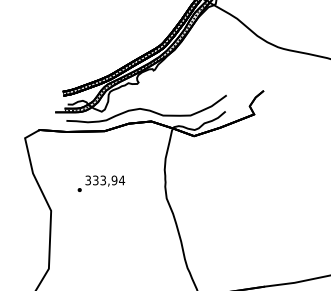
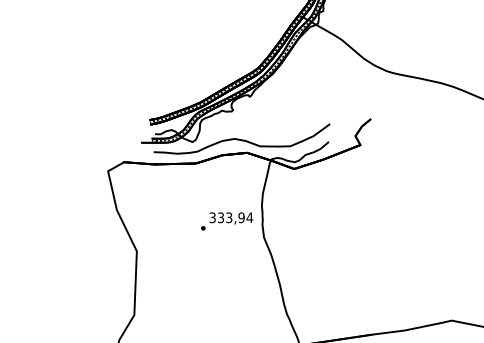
text: (101, 183) -> (227, 221), moved

